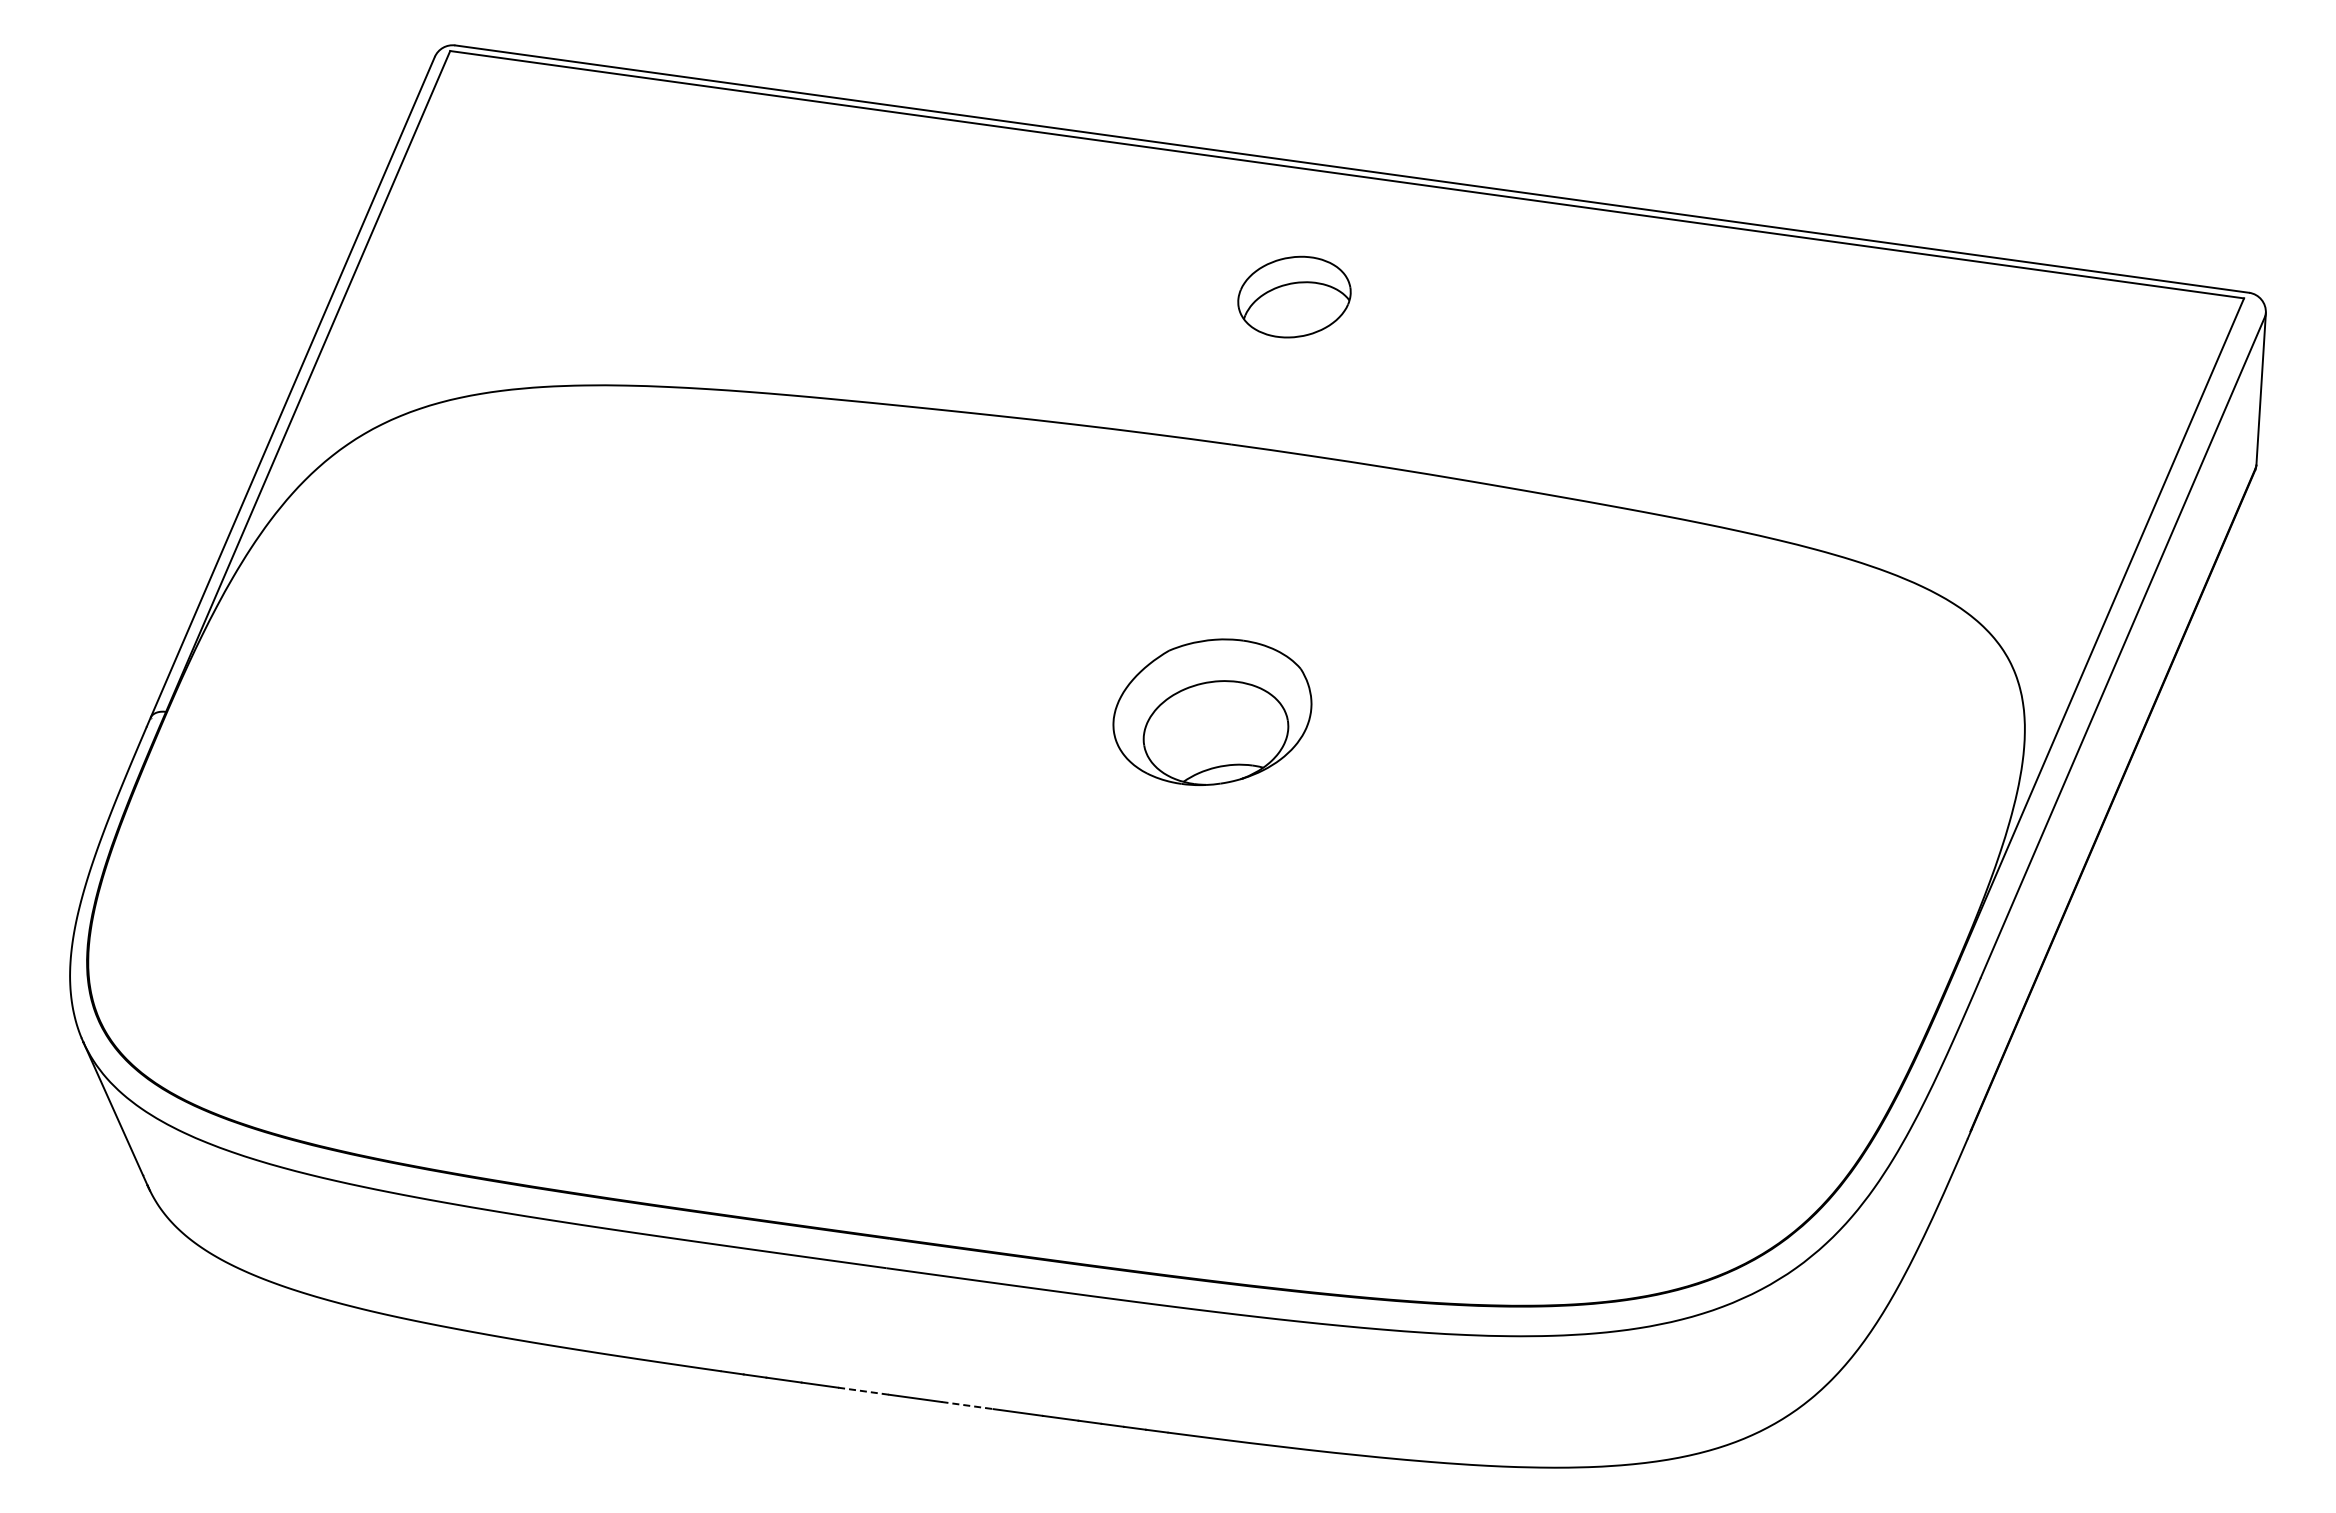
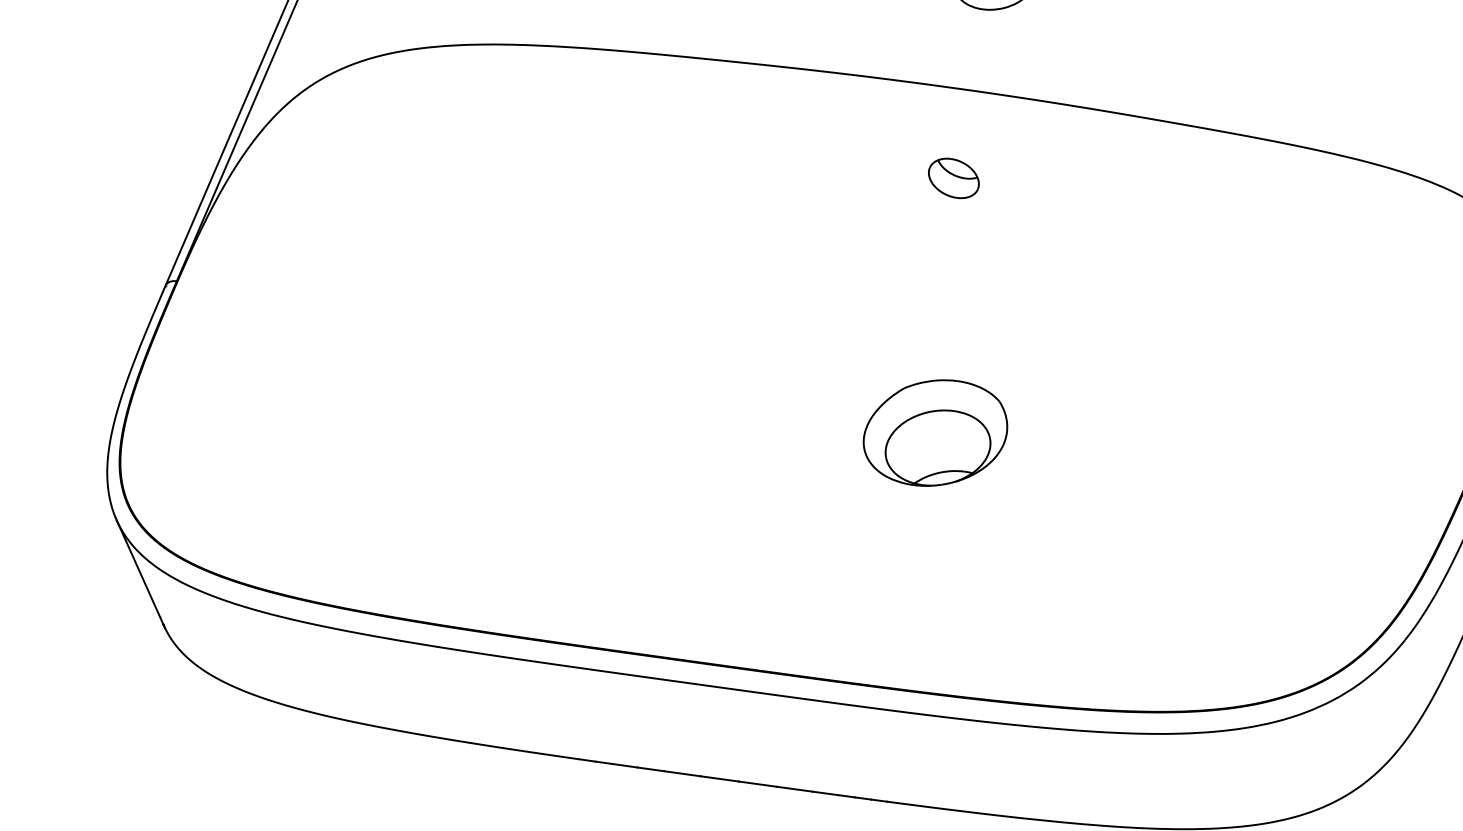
part: (1237, 570) -> (953, 178), added
part: (1212, 711) -> (935, 432), moved
line: (863, 1391) -> (682, 773), dashed -> solid
line: (967, 1405) -> (757, 784), dashed -> solid

